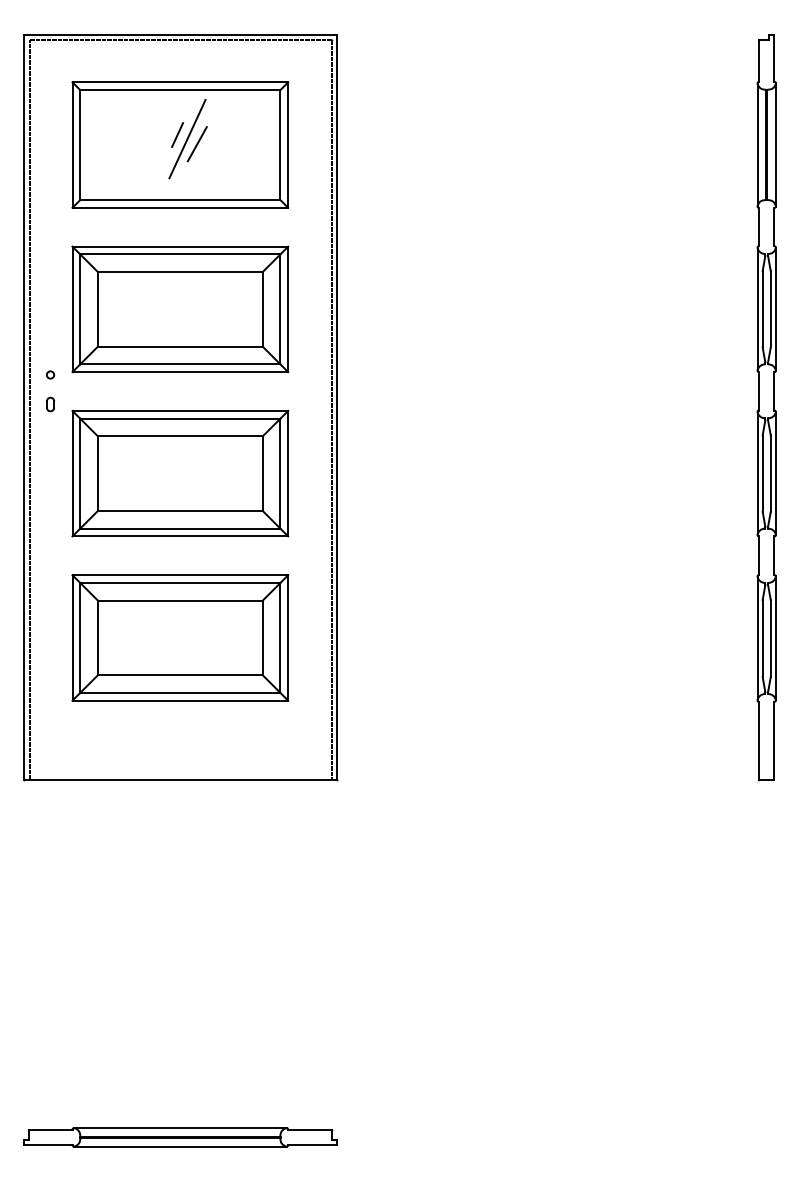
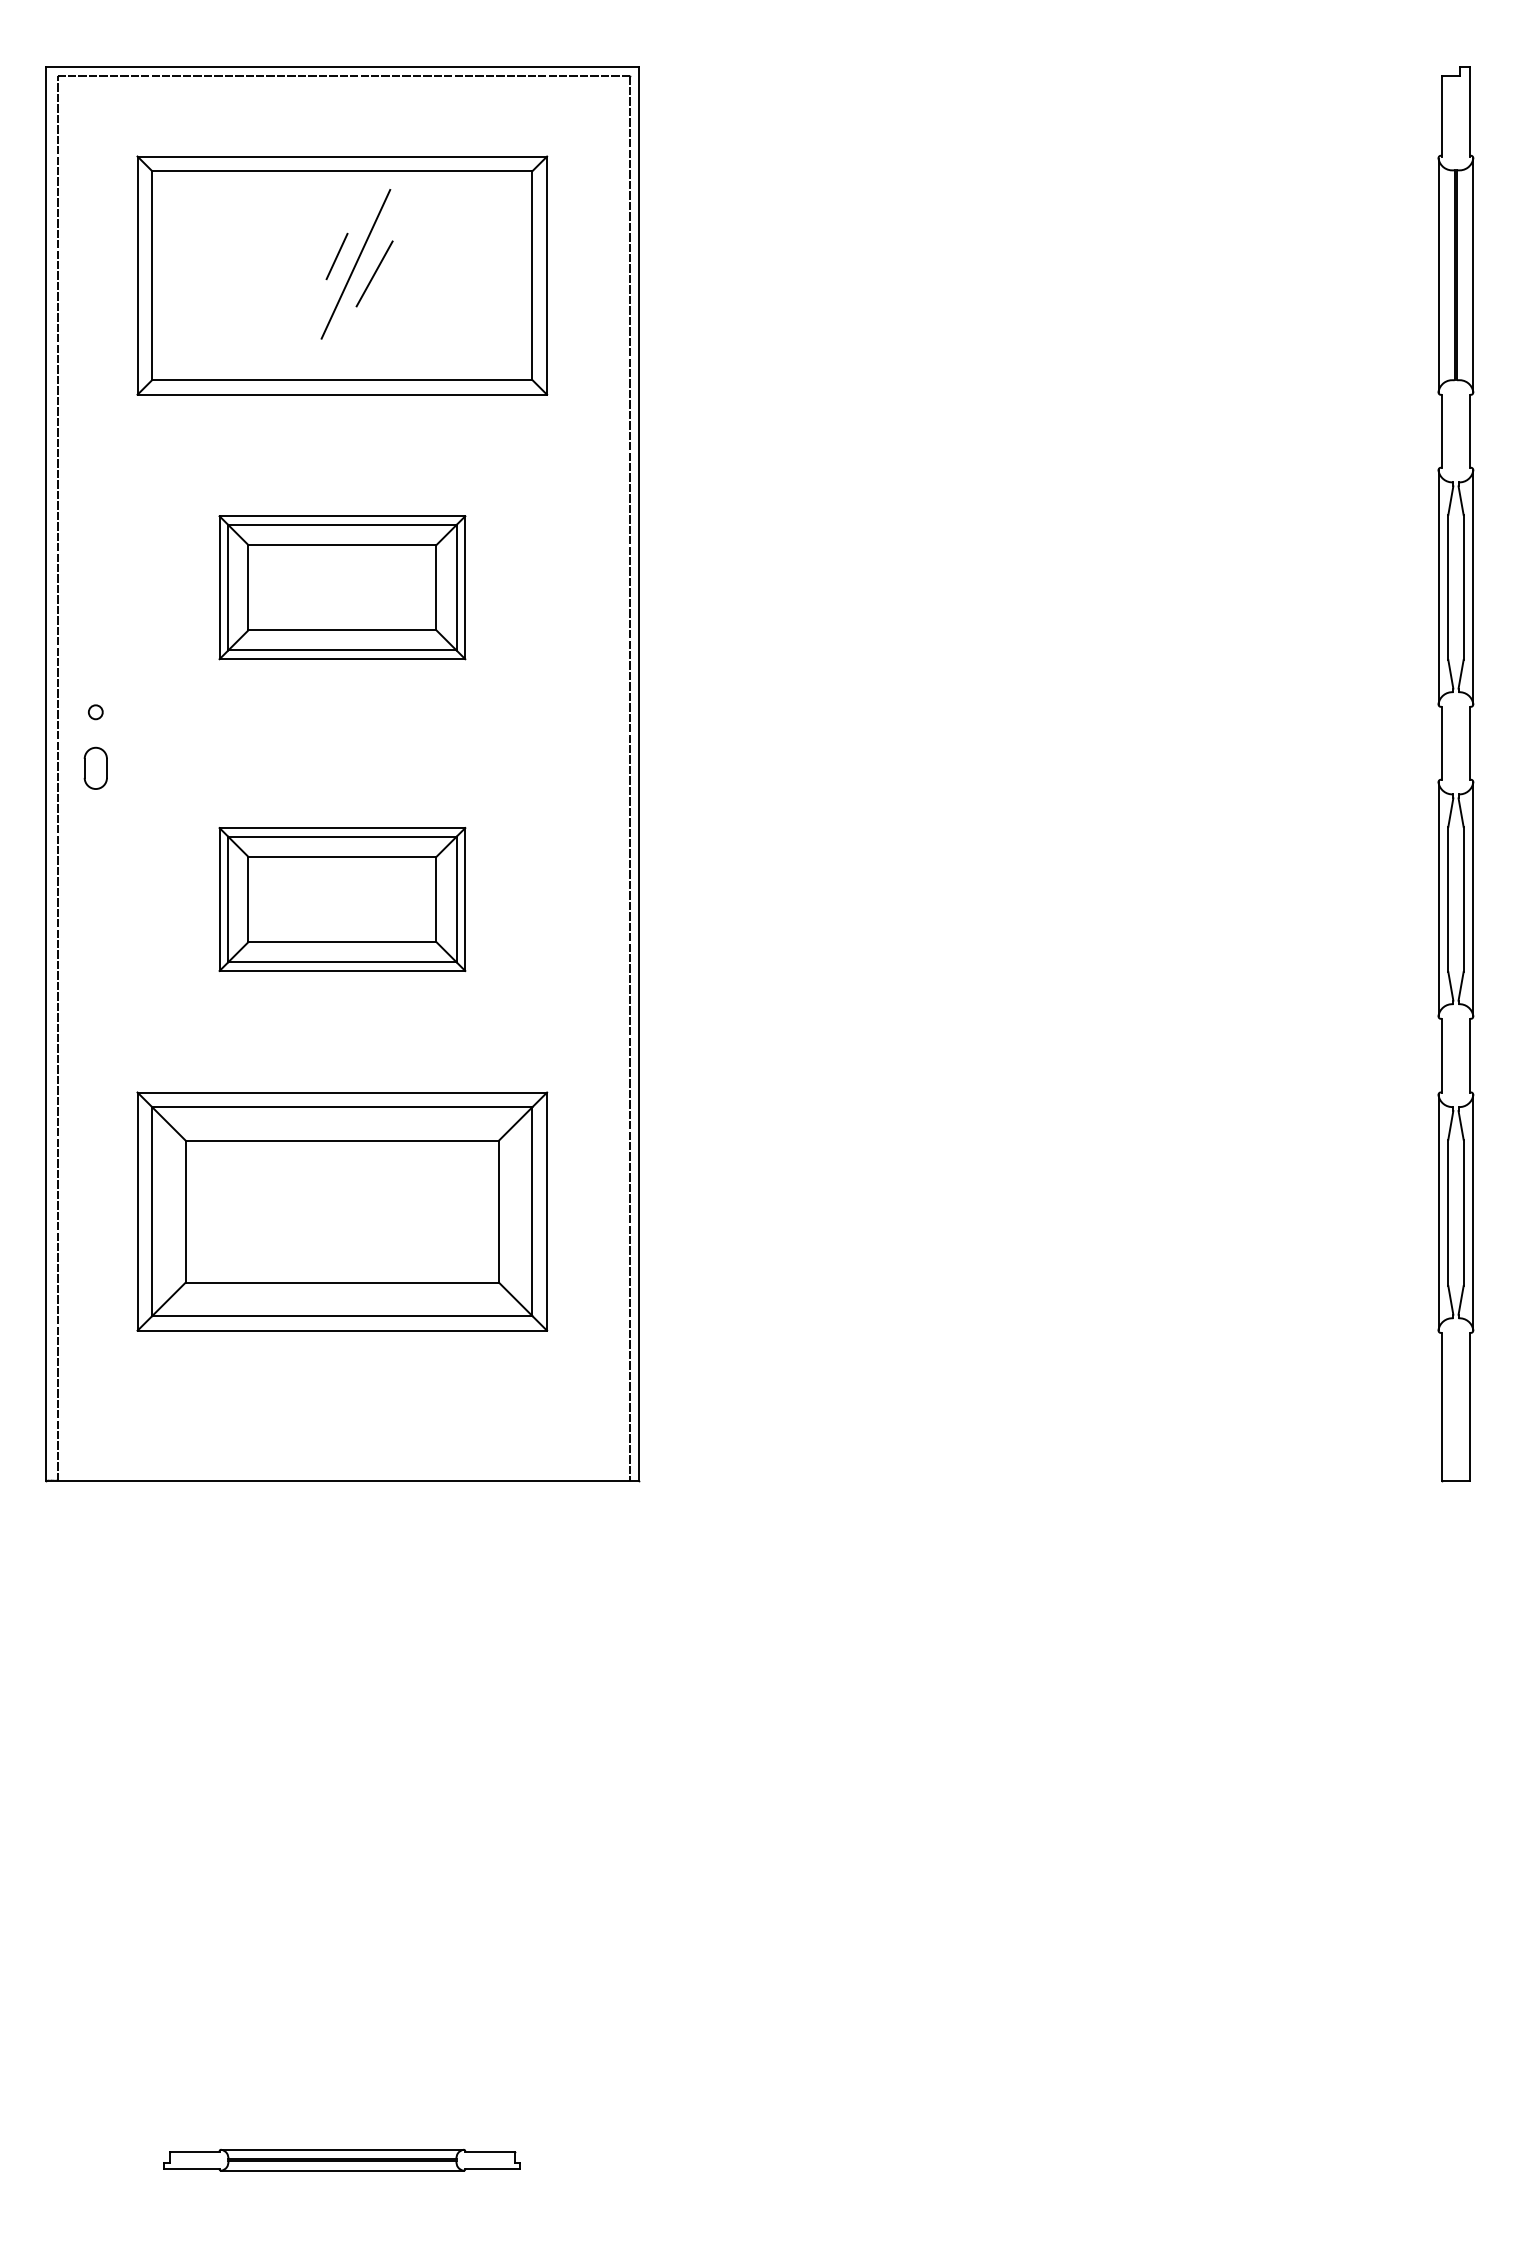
part: (180, 309) -> (342, 587), size x0.6
part: (50, 404) -> (95, 768), size x1.6
part: (180, 473) -> (342, 899), size x0.6
part: (180, 1137) -> (342, 2160), size x0.6

